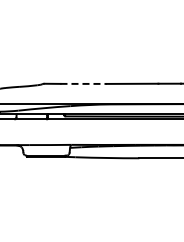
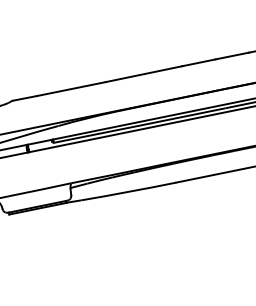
line: (84, 83) -> (72, 88), dashed -> solid

